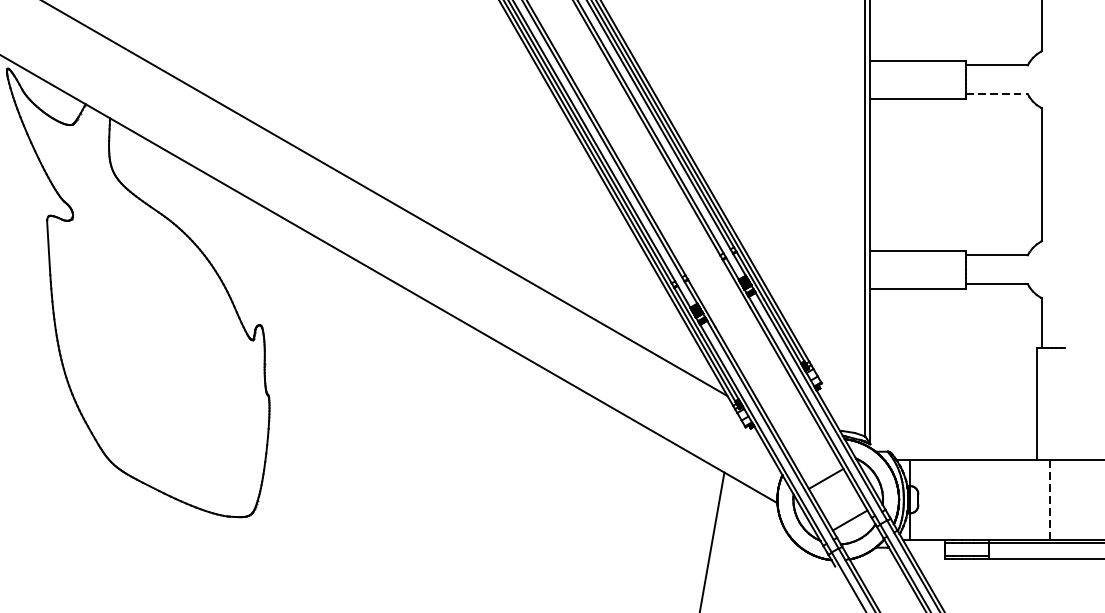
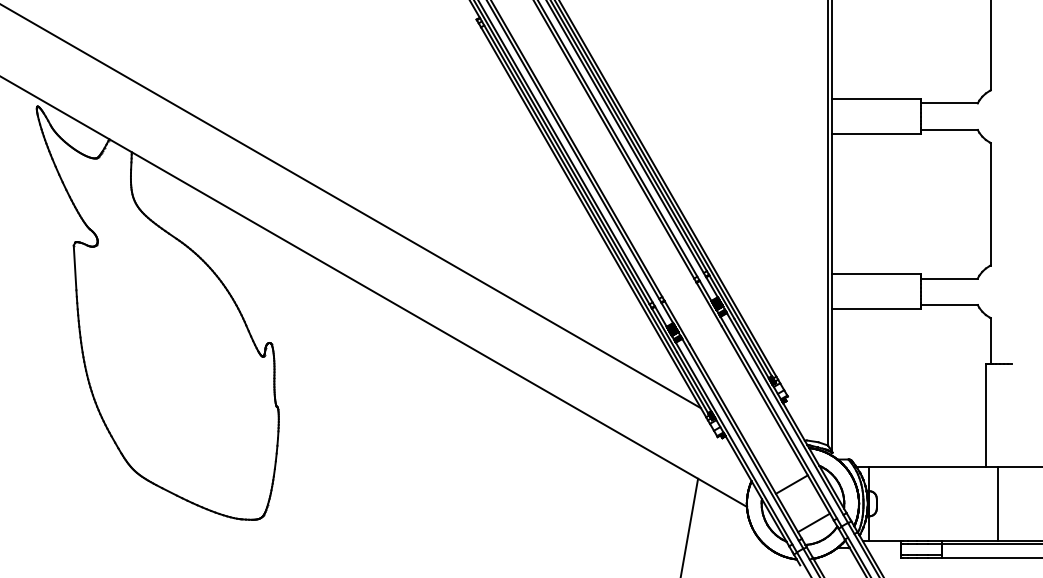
line: (997, 93) -> (949, 129), dashed -> solid
line: (1049, 499) -> (997, 503), dashed -> solid

